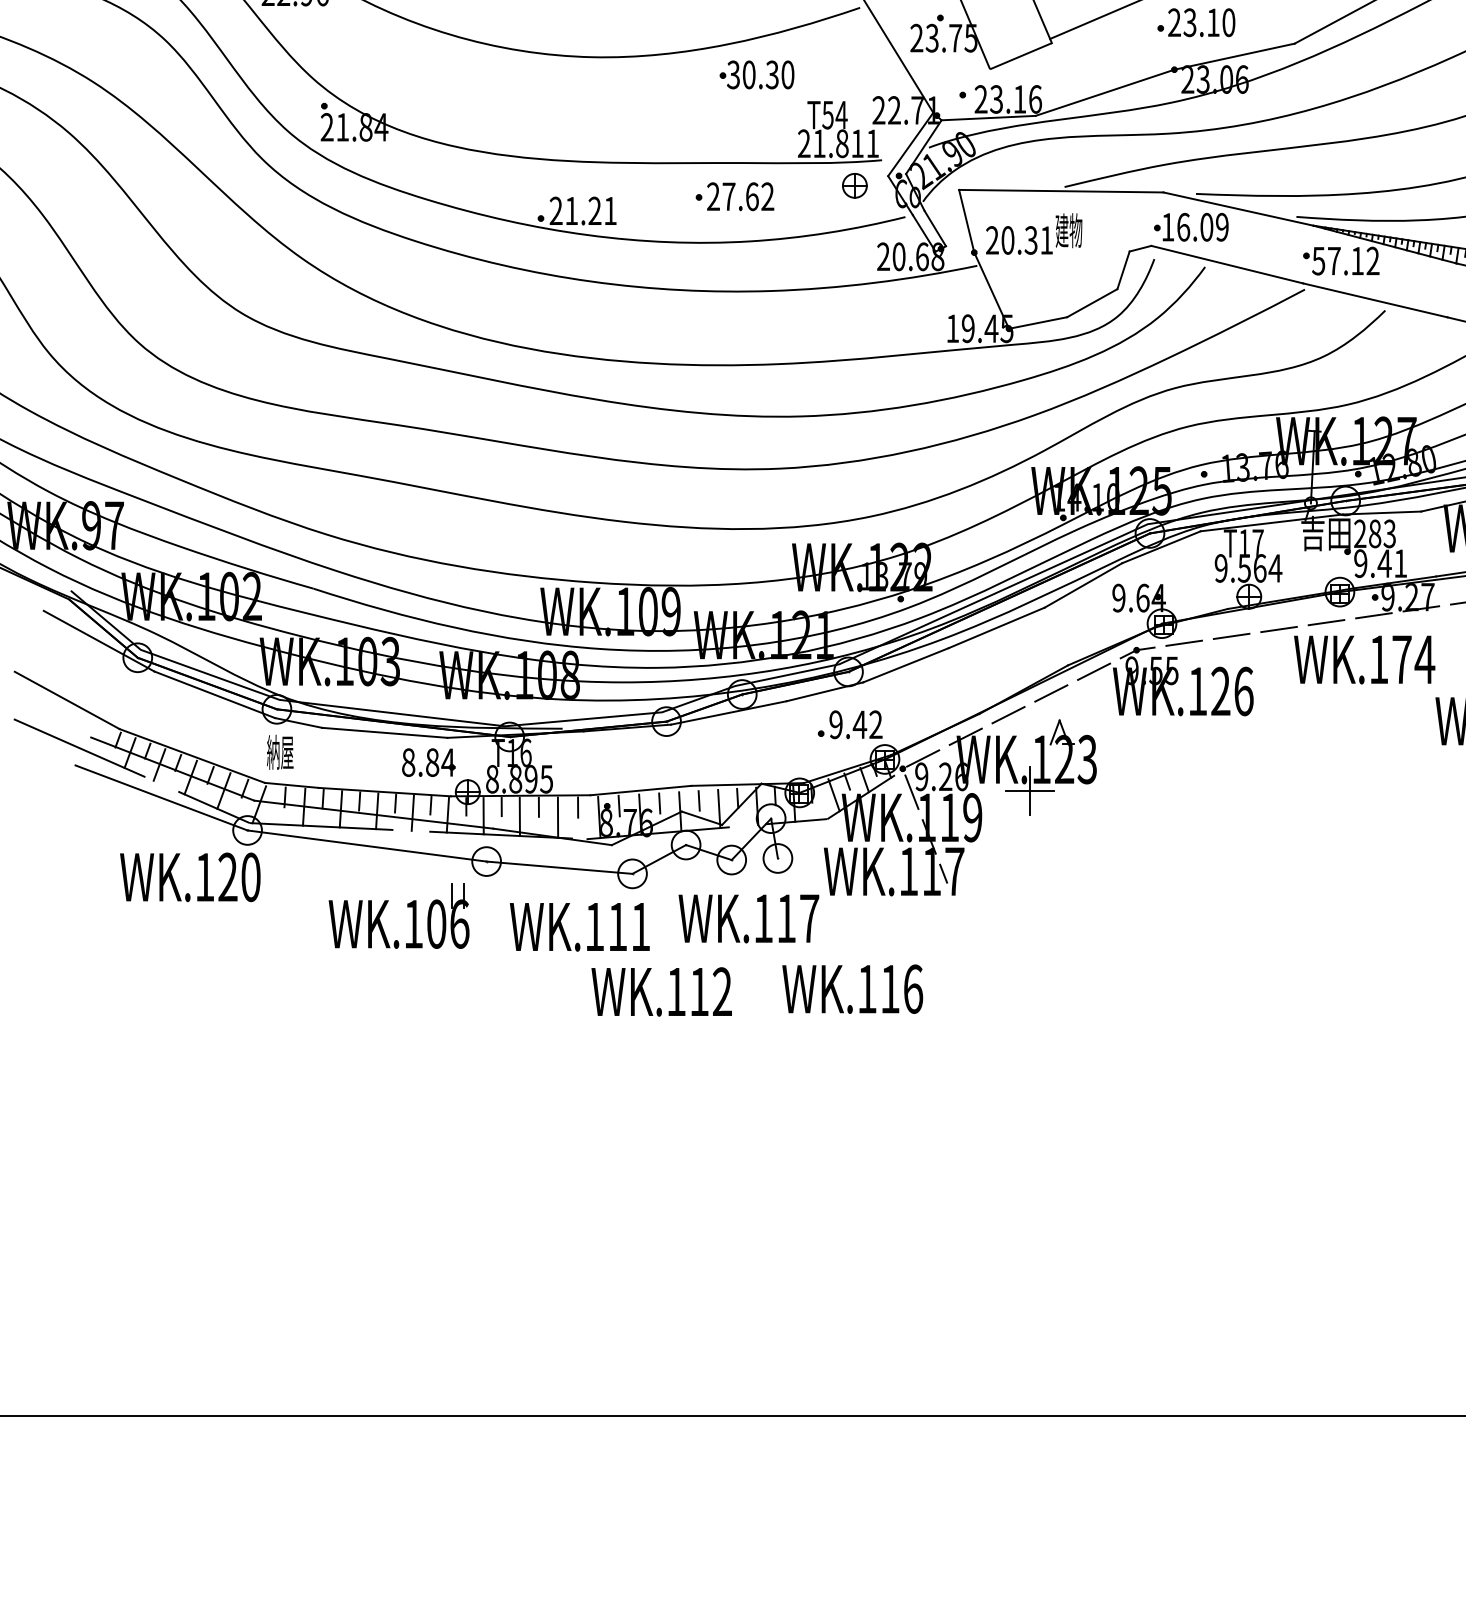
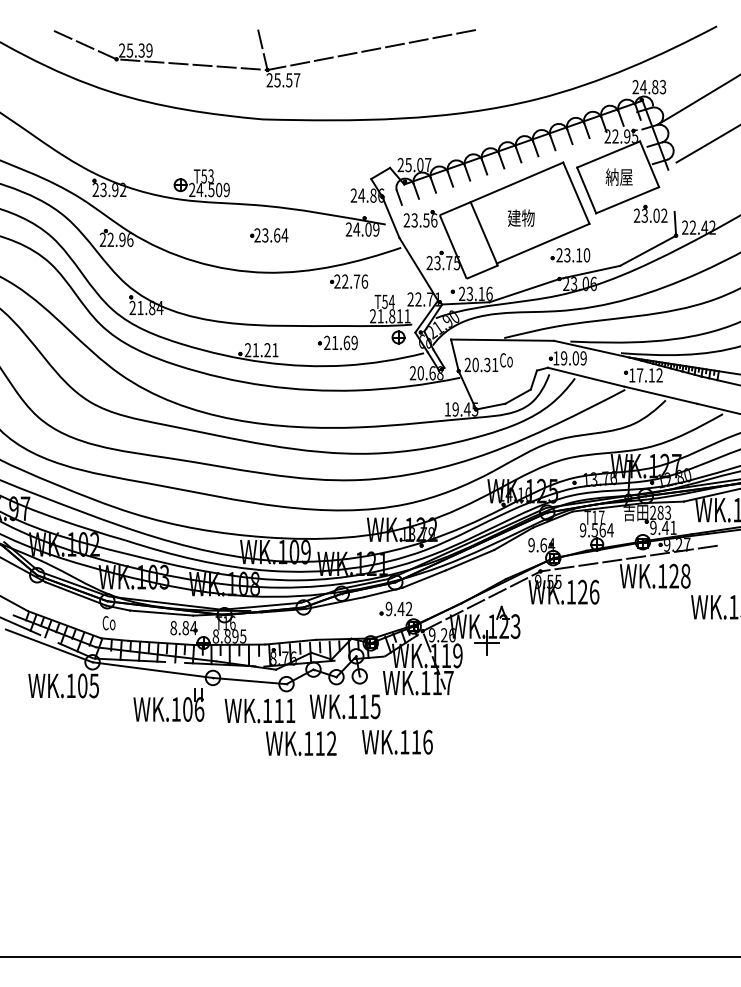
text: (761, 74) -> (351, 281), 30.30 -> 22.76
text: (747, 197) -> (344, 343), 27.62 -> 21.69
text: (1184, 227) -> (564, 358), 16.09 -> 19.09
text: (1069, 229) -> (506, 359), 建物 -> Co
text: (1319, 261) -> (632, 375), 57.12 -> 17.12
text: (1412, 658) -> (679, 575), WK.174 -> WK.128
text: (279, 751) -> (108, 622), 納屋 -> Co
text: (239, 876) -> (88, 685), WK.120 -> WK.105
text: (809, 918) -> (375, 706), WK.117 -> WK.115

